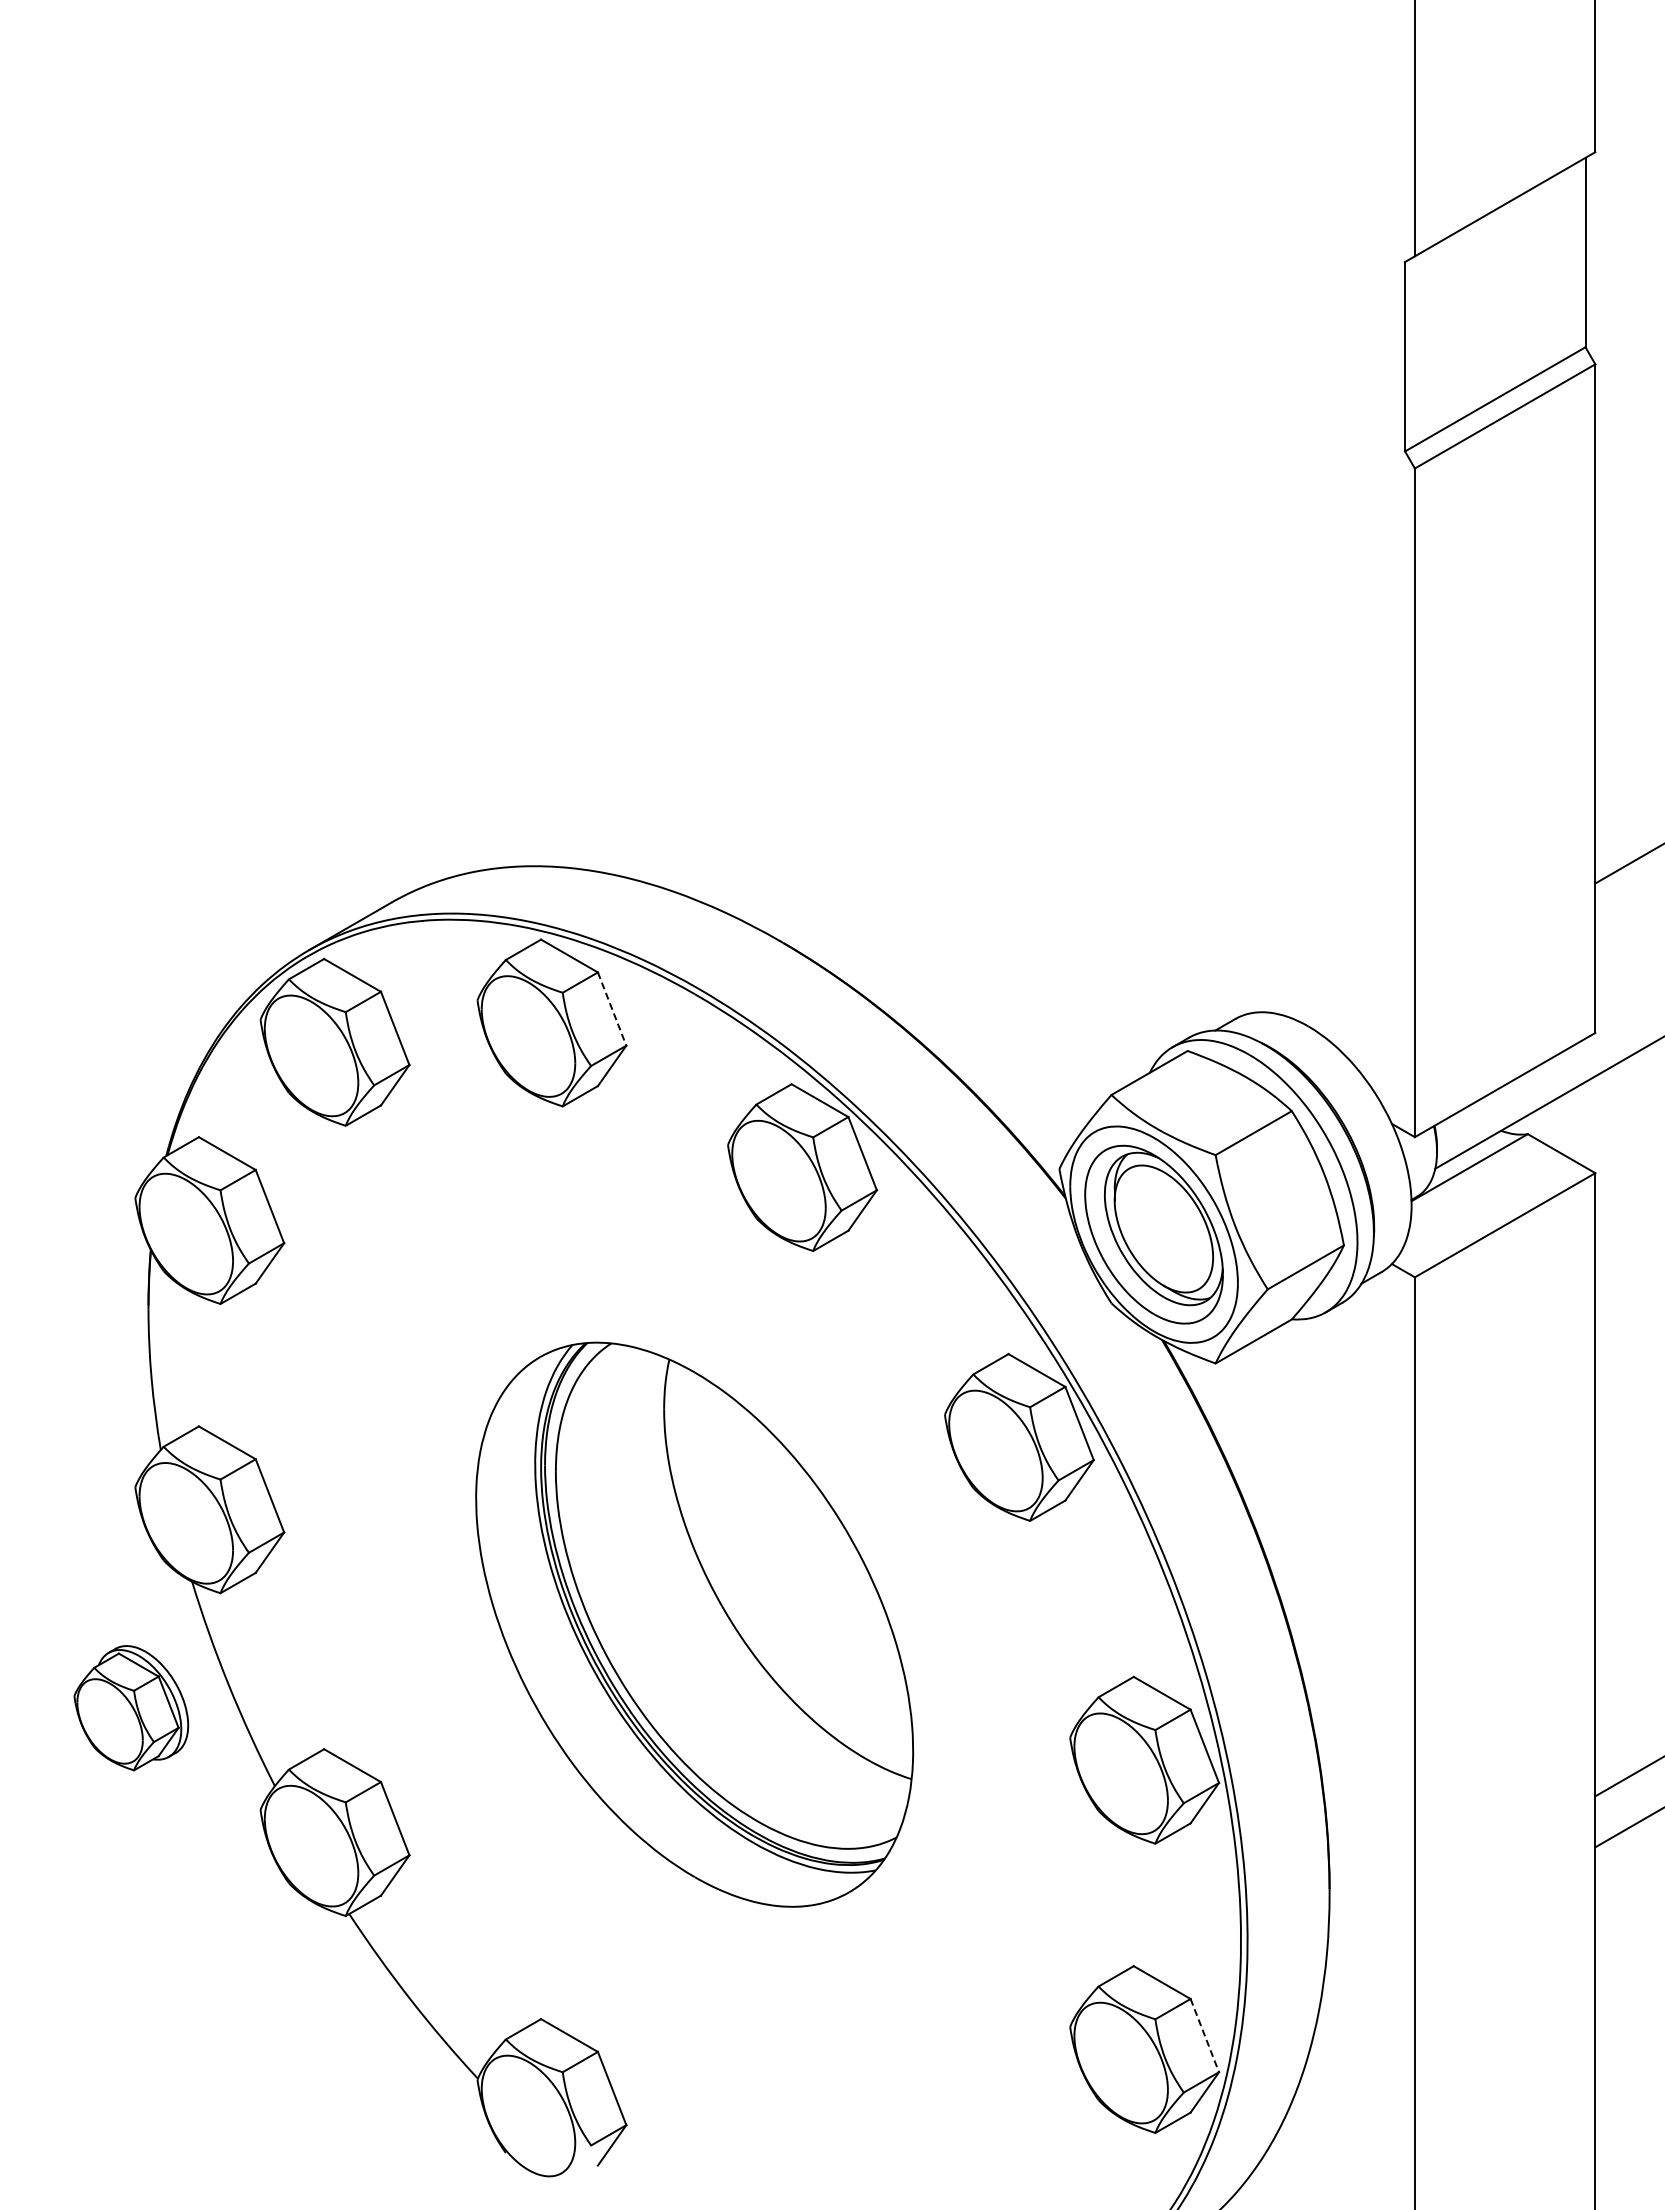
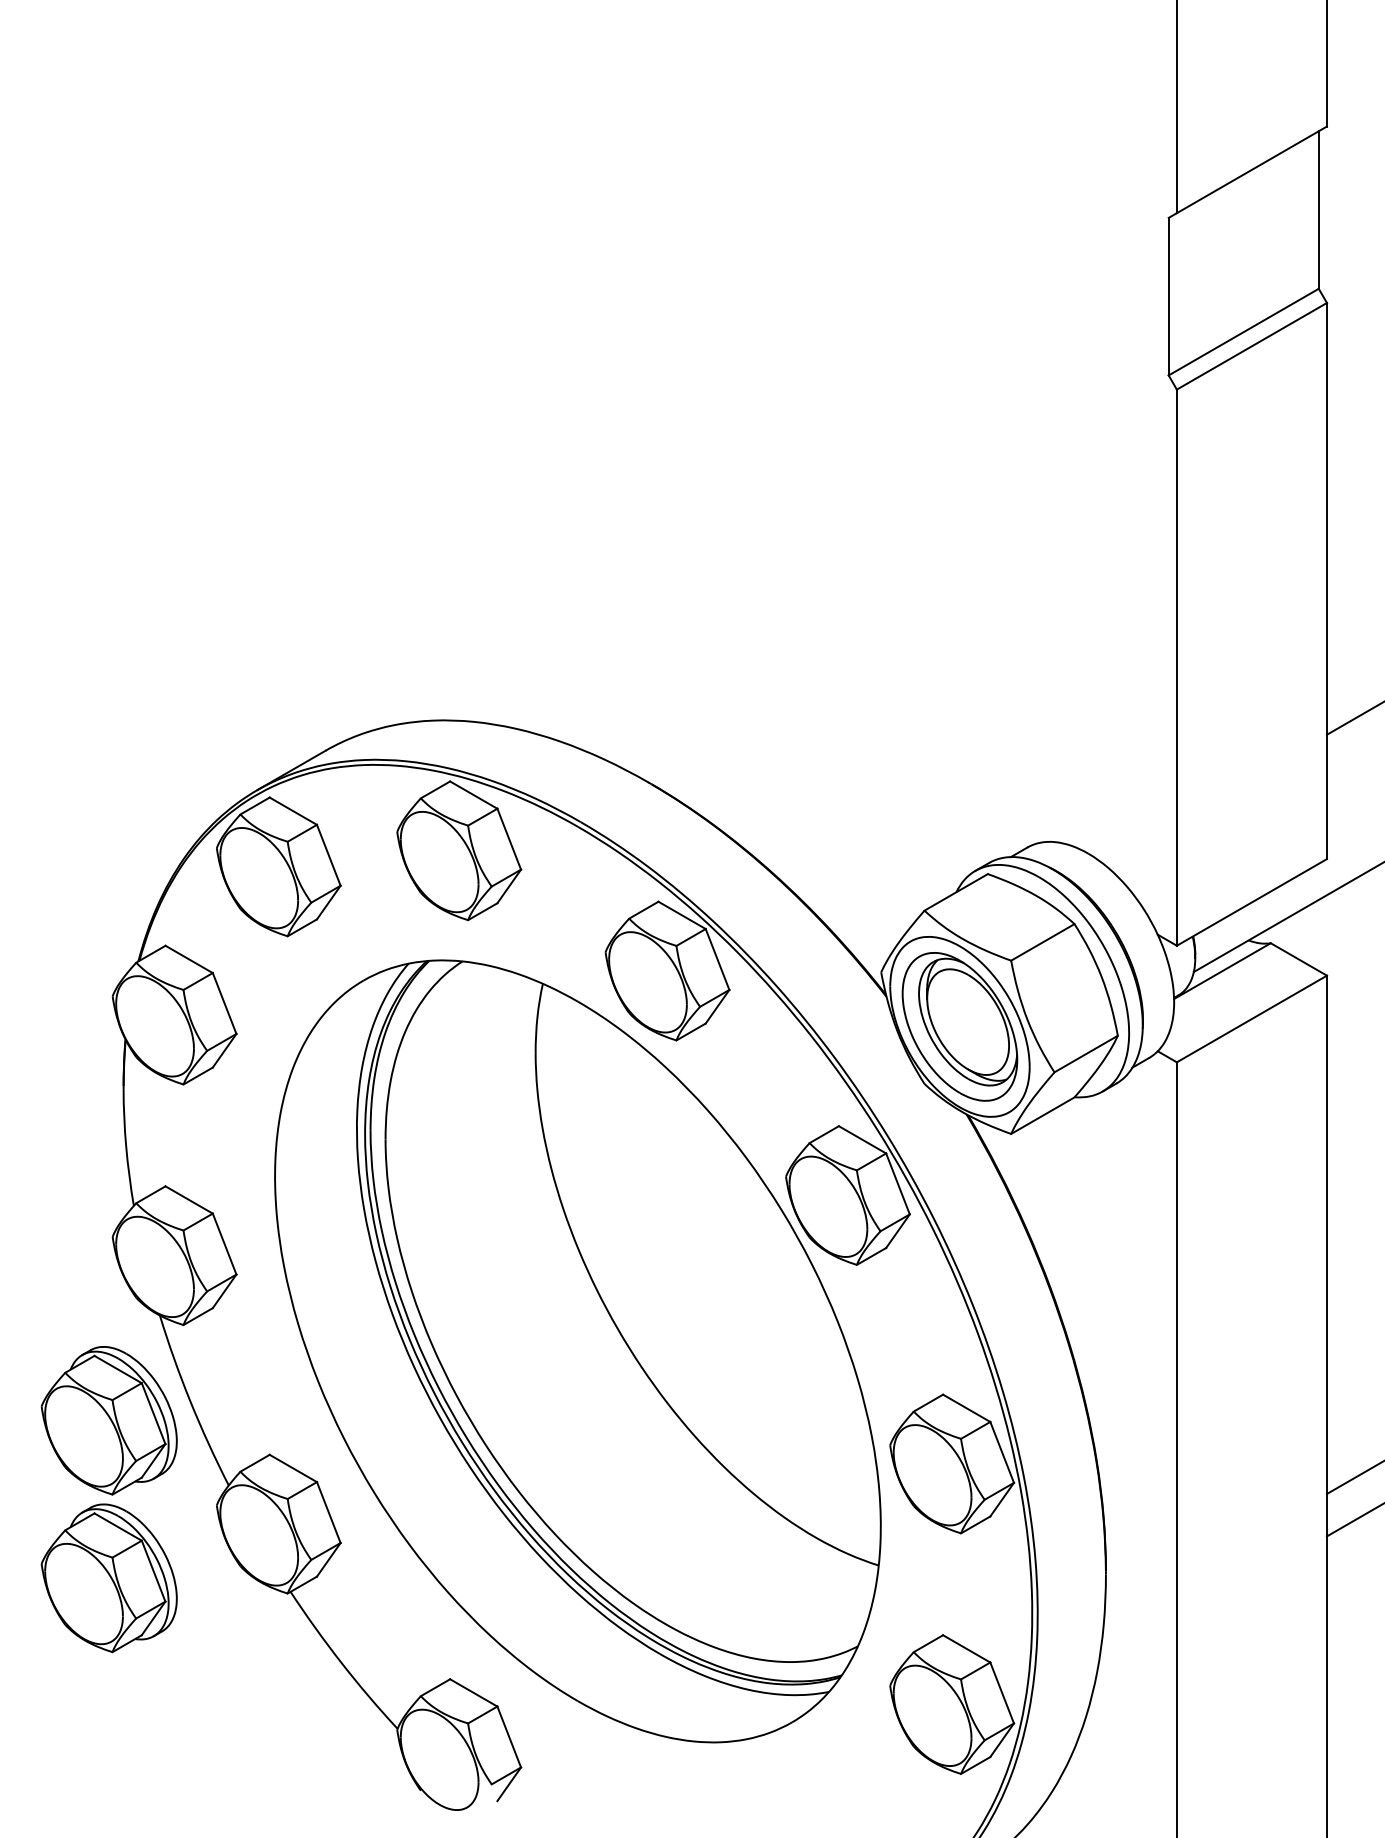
line: (612, 1009) -> (509, 839), dashed -> solid
part: (694, 1624) -> (577, 1351), size x1.67
part: (131, 1707) -> (109, 1420), size x1.43
part: (131, 1897) -> (109, 1578), added
line: (1205, 2036) -> (1002, 1693), dashed -> solid

